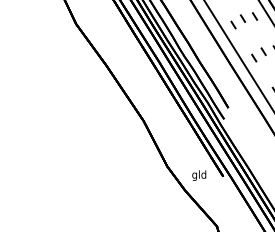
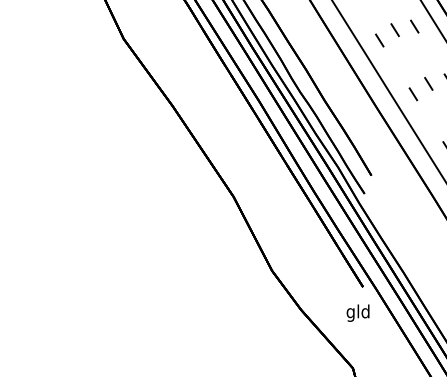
text: (199, 175) -> (358, 312), moved

